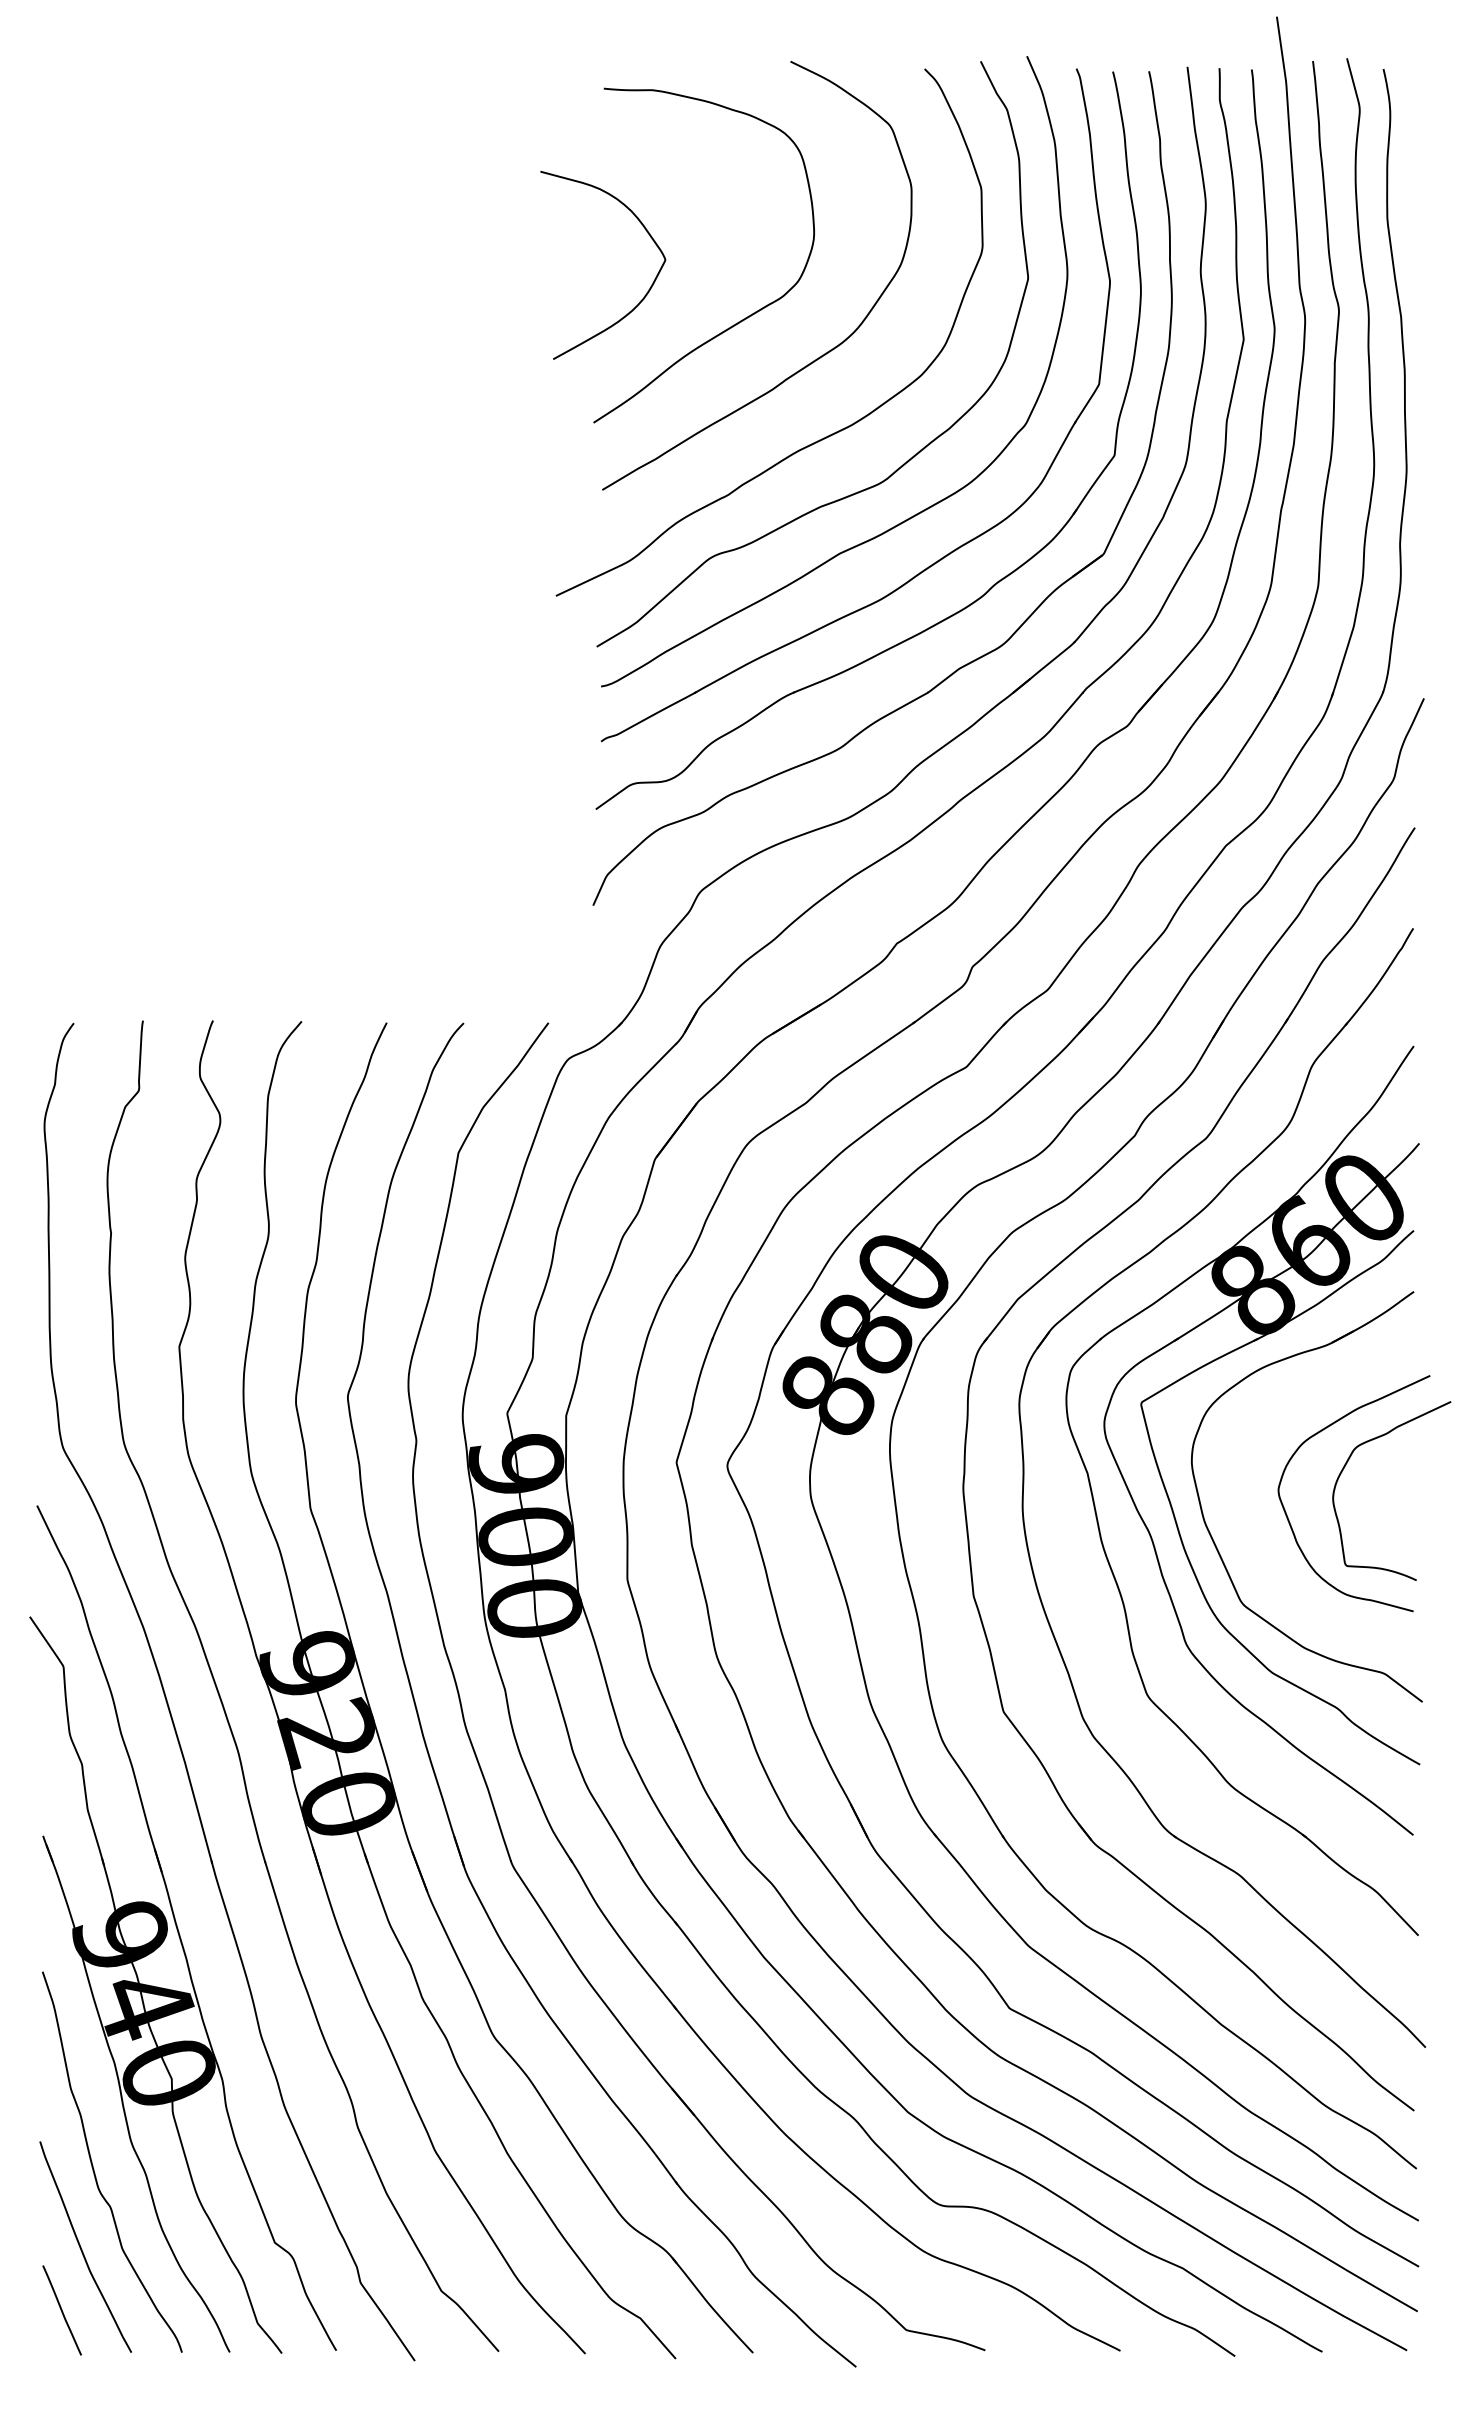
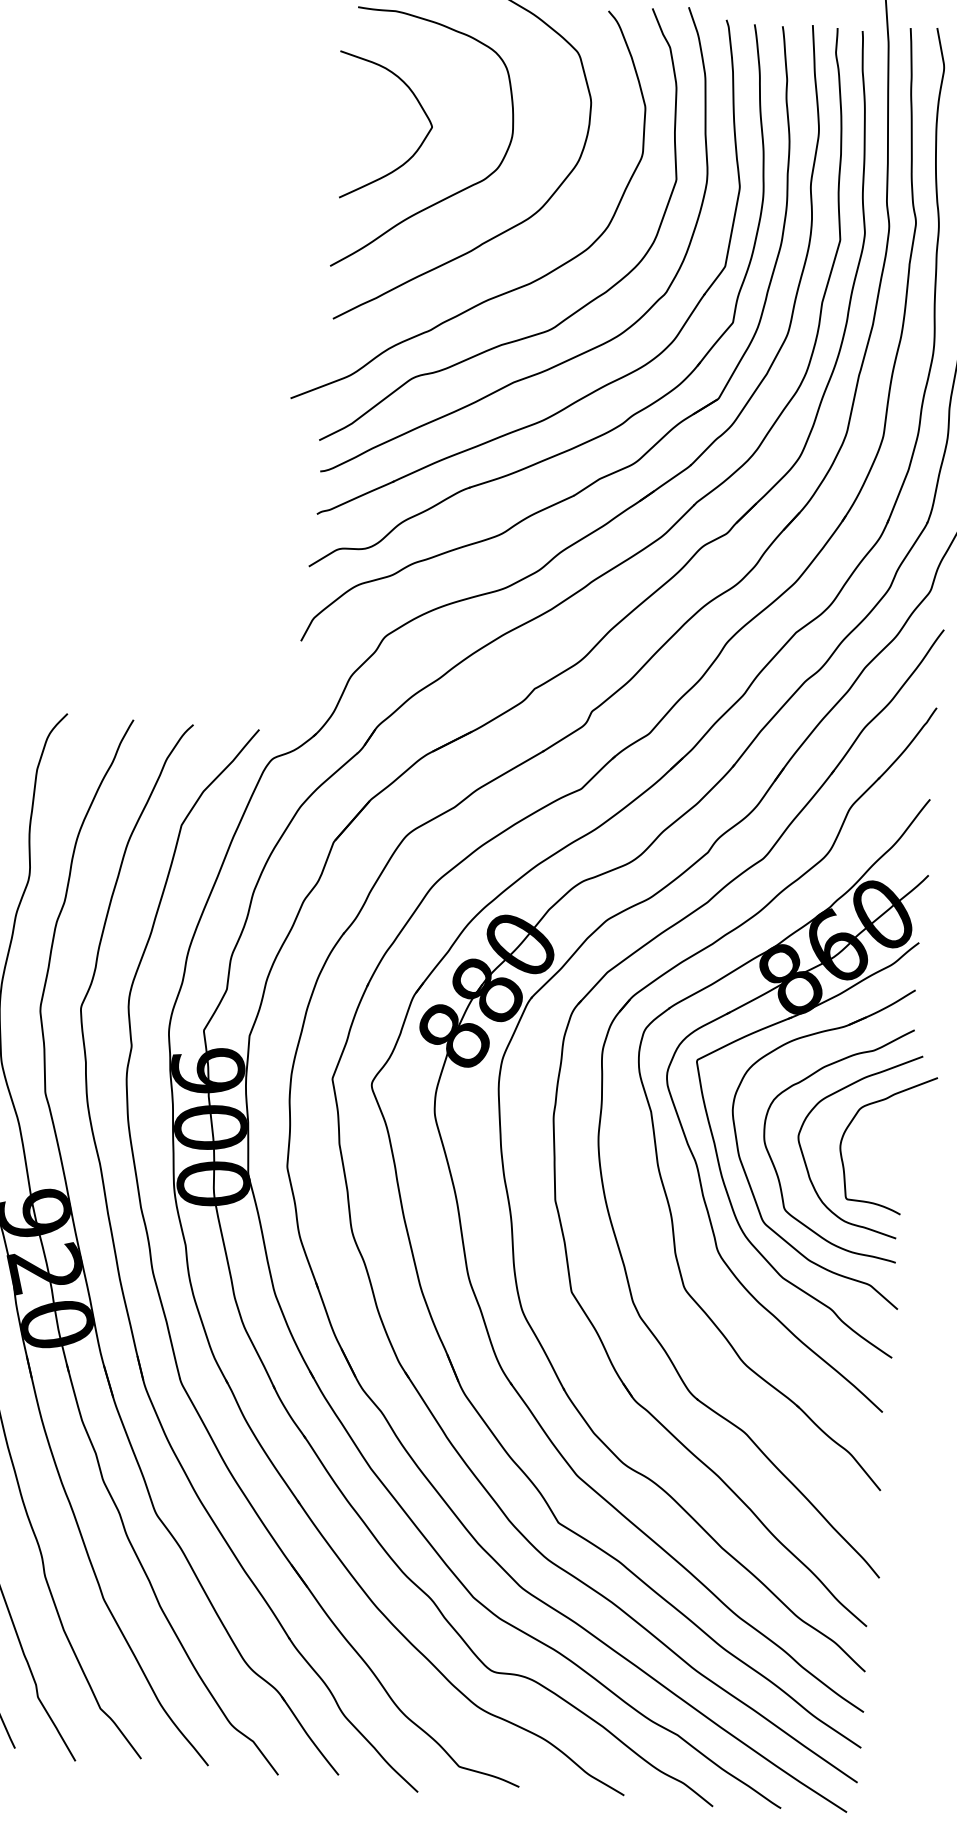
curve: (646, 292) -> (415, 151), moved
curve: (1250, 1529) -> (774, 1165), added

